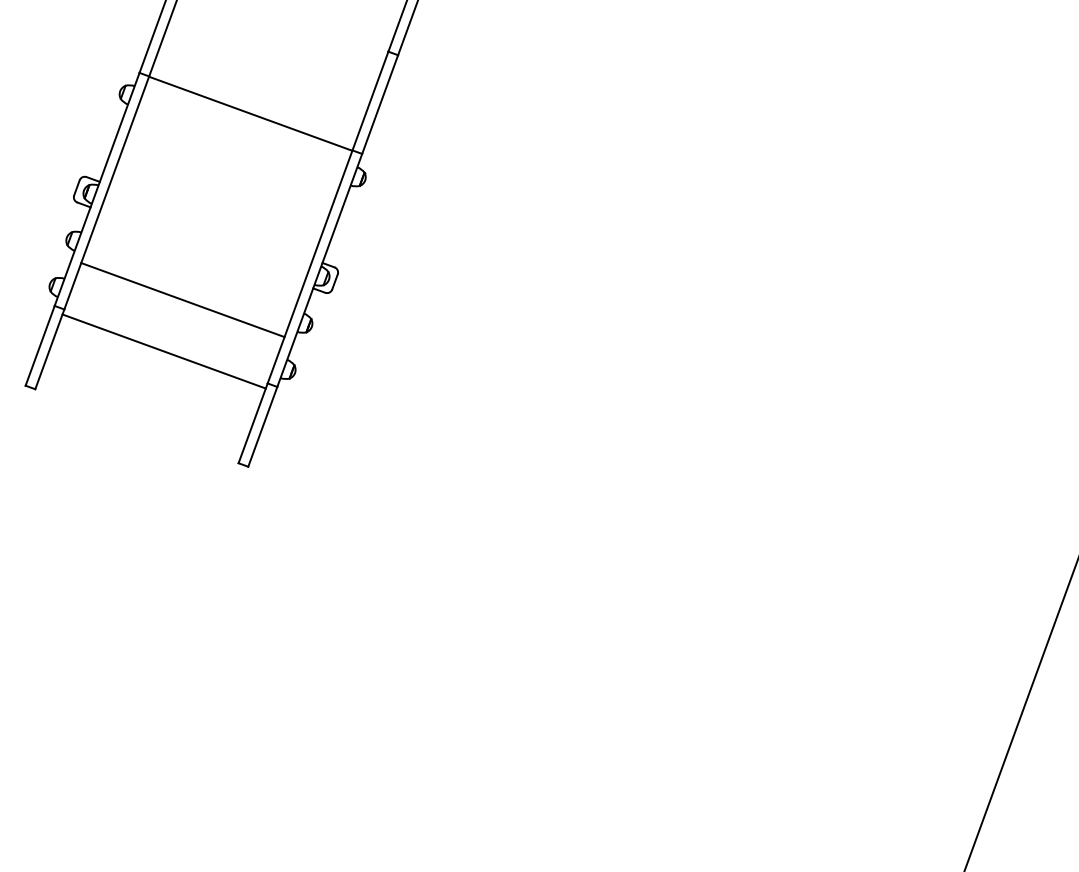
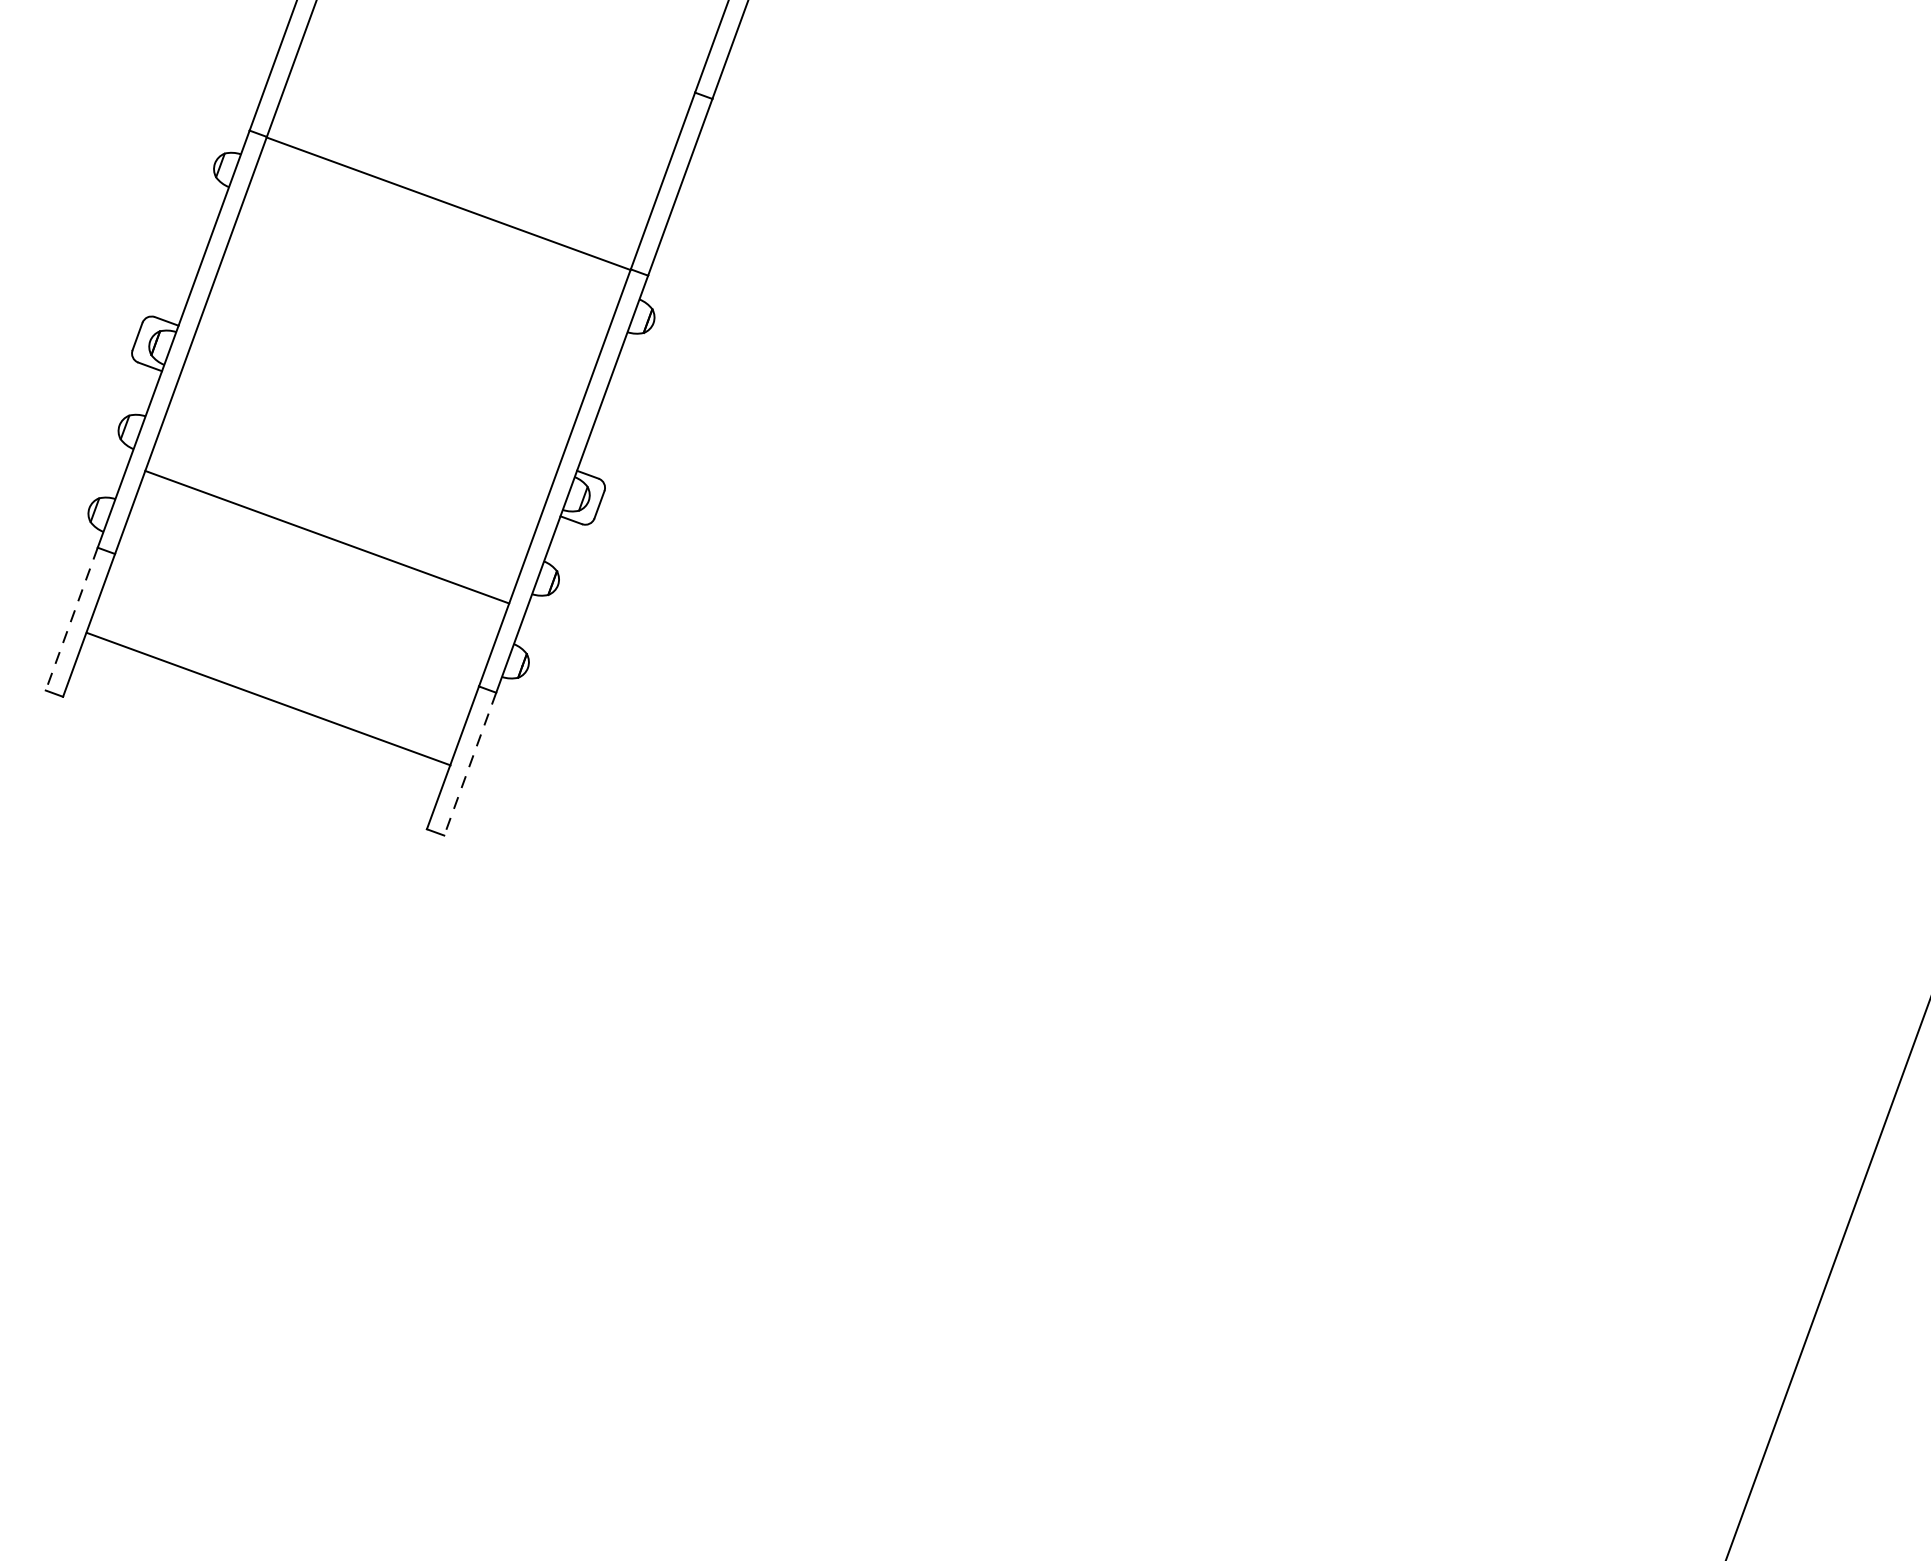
line: (40, 346) -> (72, 620), solid -> dashed
line: (163, 351) -> (267, 699), moved
line: (262, 427) -> (469, 765), solid -> dashed

